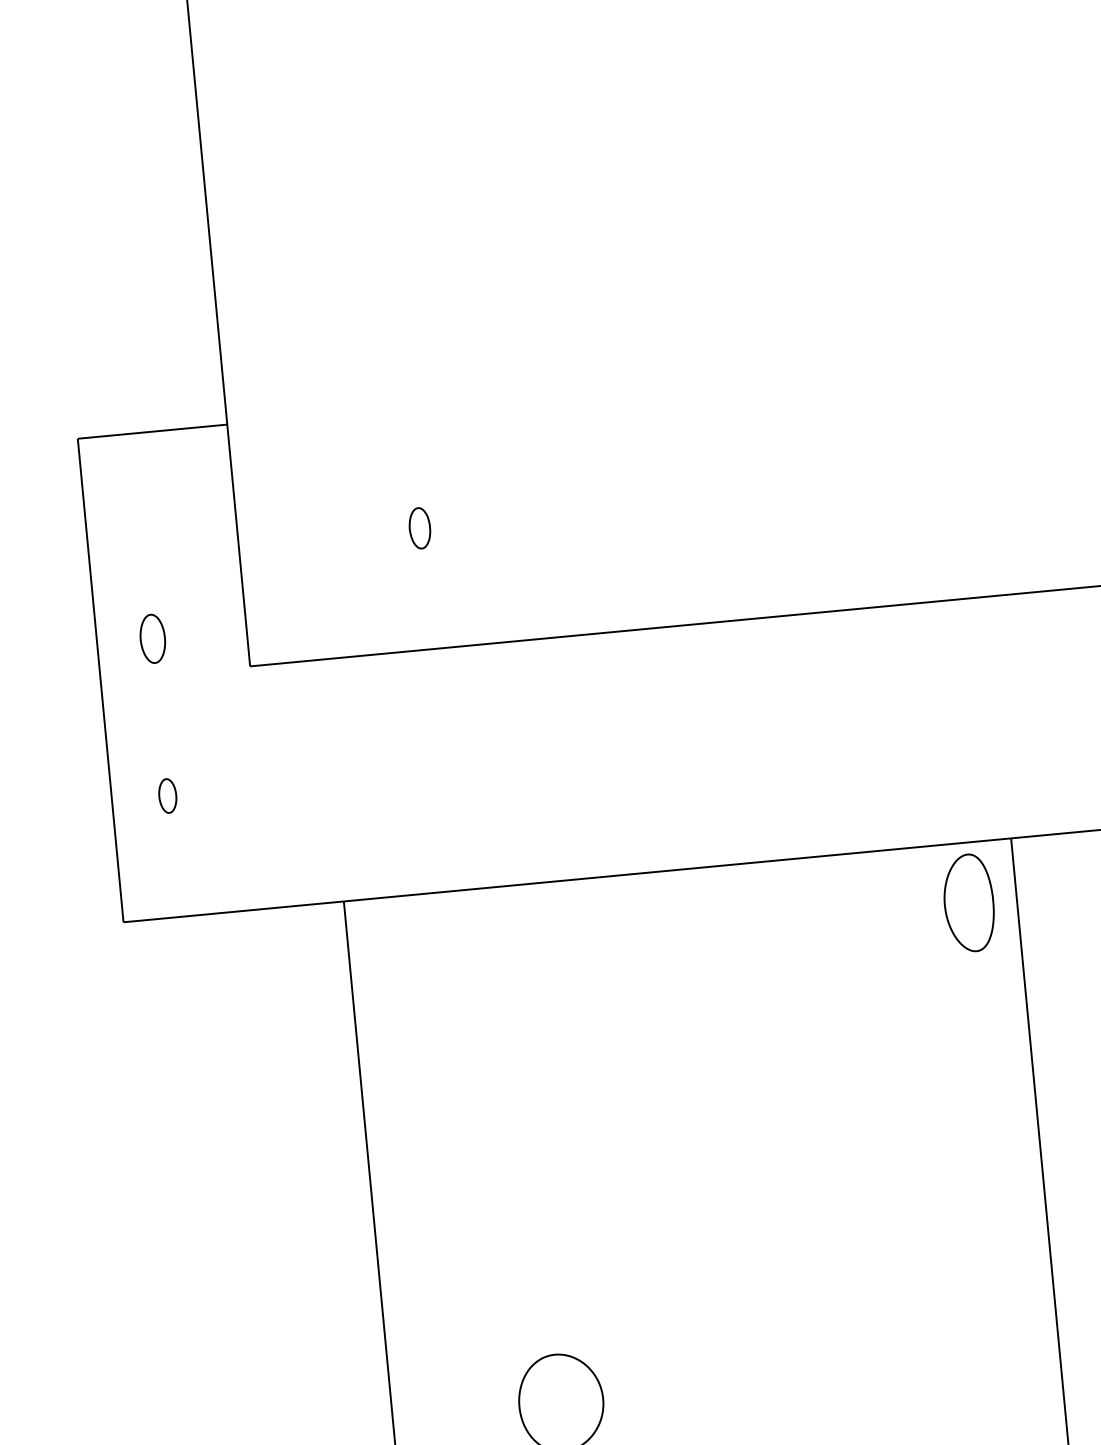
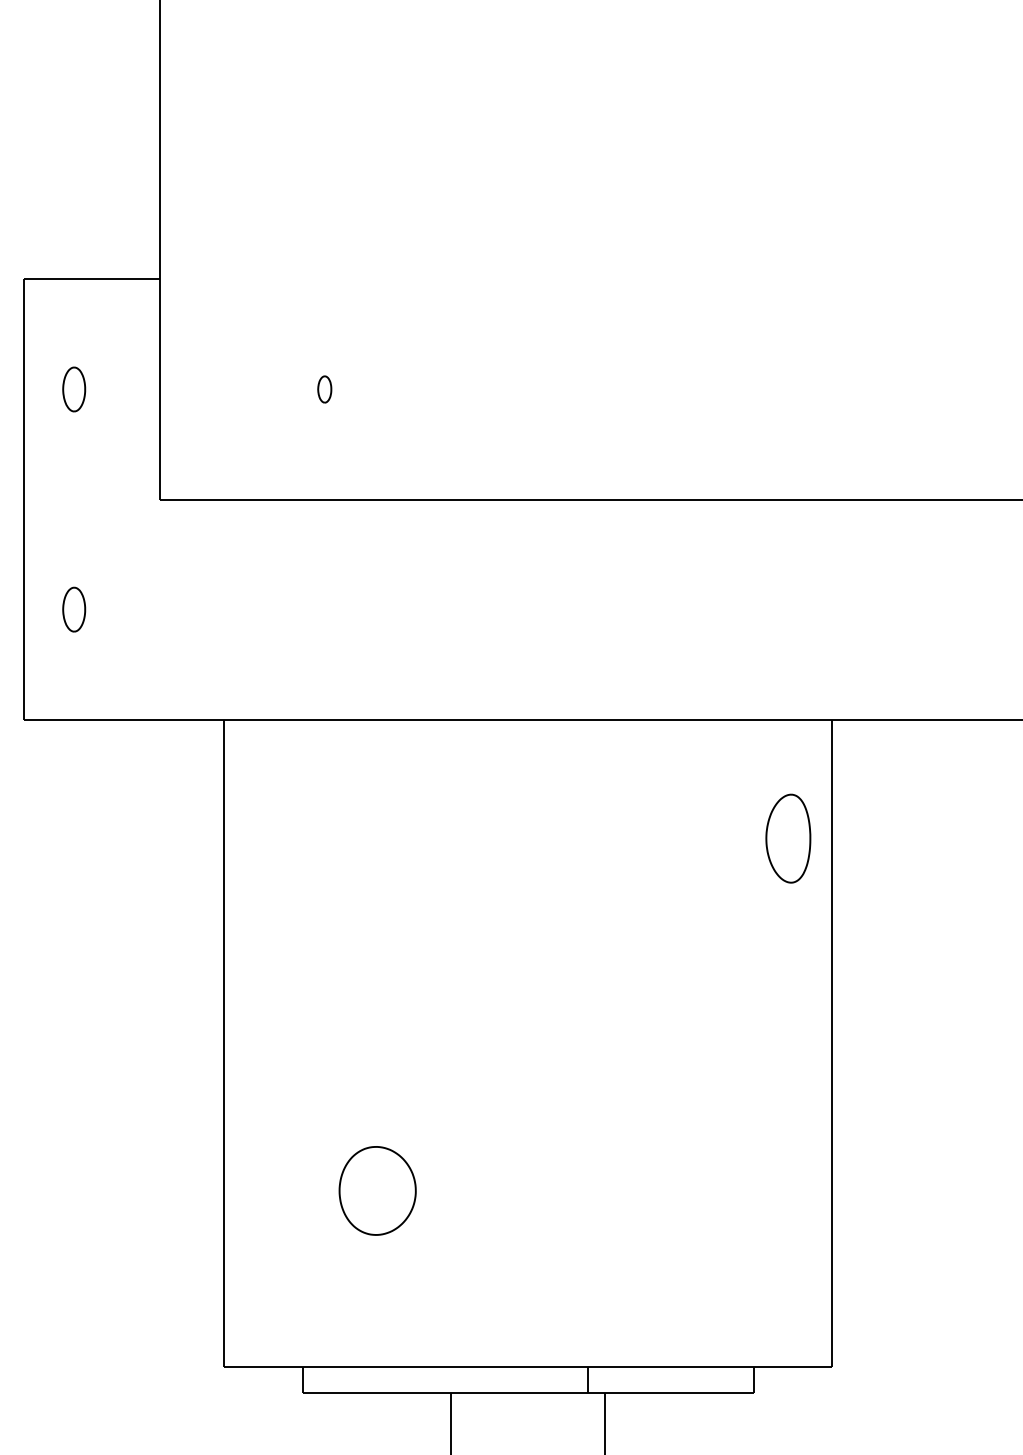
part: (419, 528) -> (324, 389), size x0.71
part: (153, 638) -> (74, 389), moved
part: (168, 795) -> (74, 609), size x1.43
part: (969, 902) -> (788, 838), moved

